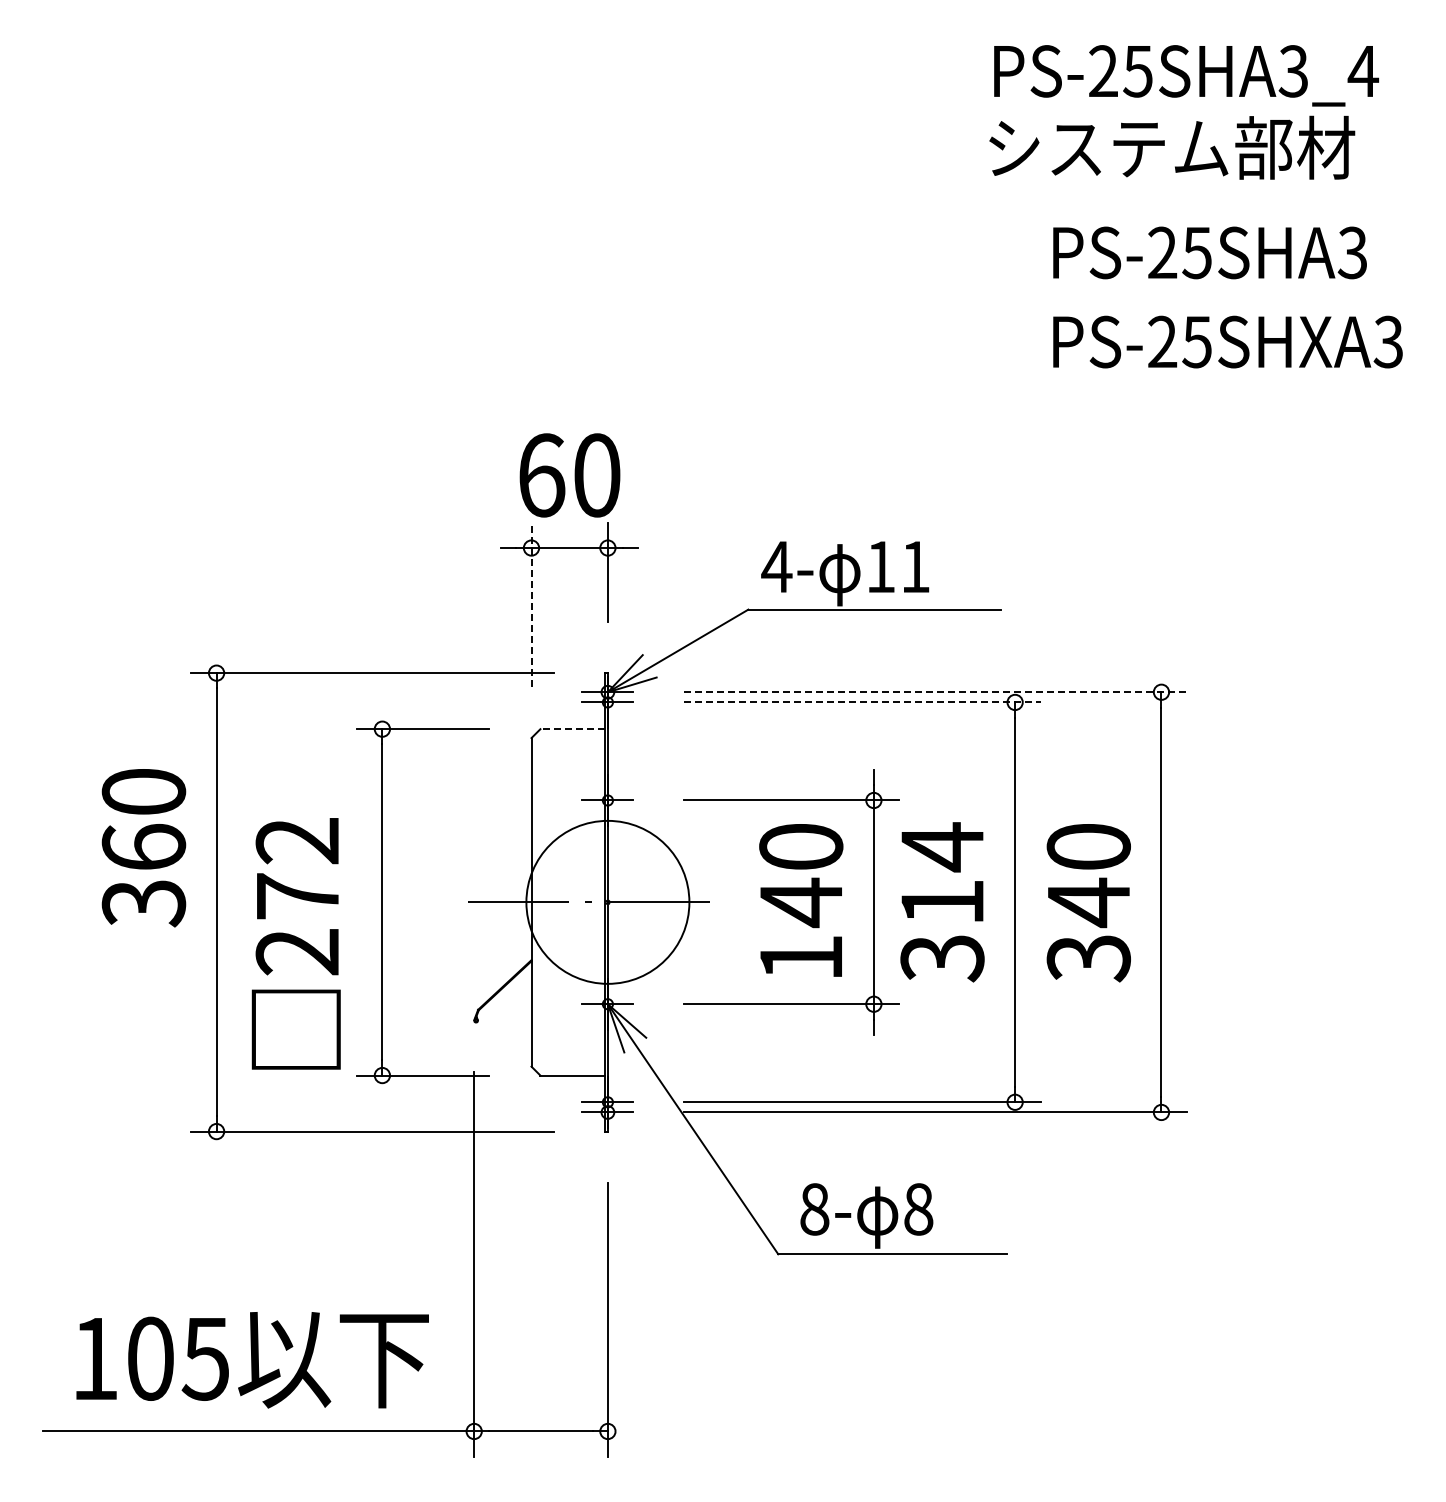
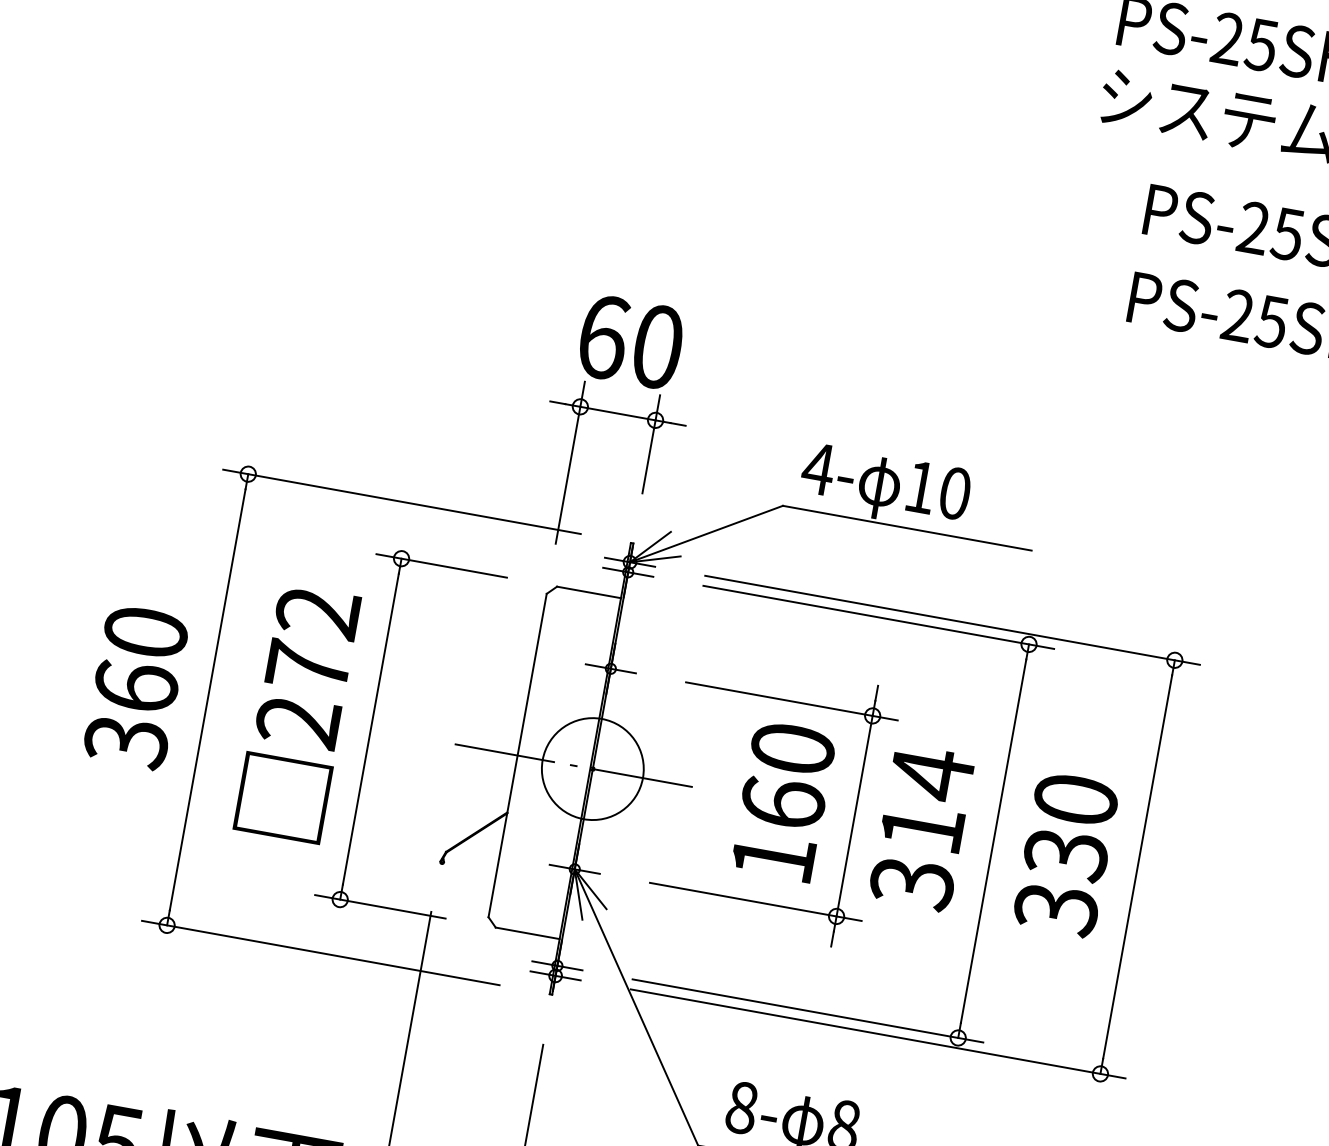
text: (915, 566) -> (955, 492), 11 -> 10
line: (531, 604) -> (570, 462), dashed -> solid
line: (936, 692) -> (953, 620), dashed -> solid
line: (862, 702) -> (878, 617), dashed -> solid
line: (572, 729) -> (588, 592), dashed -> solid
text: (143, 848) -> (135, 687), moved
circle: (607, 902) -> (592, 769), size x0.62
text: (801, 902) -> (783, 803), 140 -> 160
text: (1088, 902) -> (1065, 854), 340 -> 330
text: (295, 943) -> (297, 713), moved

